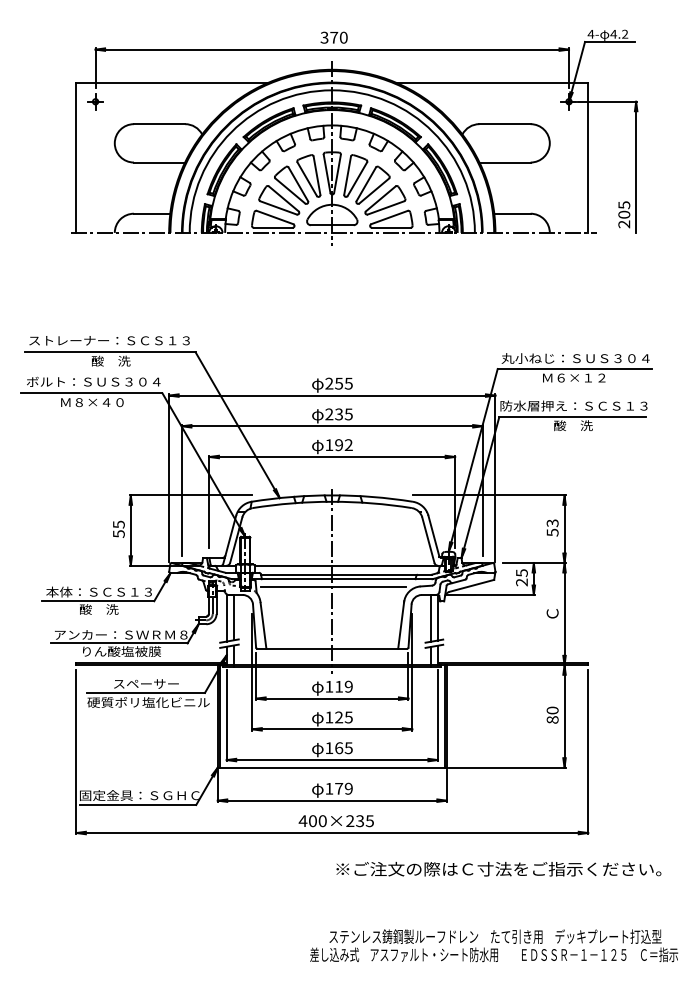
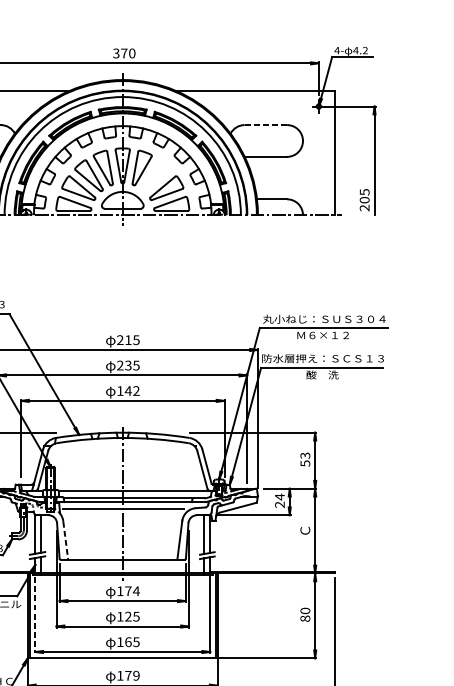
line: (505, 124) -> (266, 125), solid -> dashed
part: (372, 184) -> (156, 175), removed
text: (338, 383) -> (127, 339), 255 -> 215
text: (338, 445) -> (127, 391), 192 -> 142
text: (521, 573) -> (279, 497), 25 -> 24
line: (263, 626) -> (65, 541), solid -> dashed
text: (344, 686) -> (132, 591), 119 -> 174
line: (226, 715) -> (35, 615), solid -> dashed

